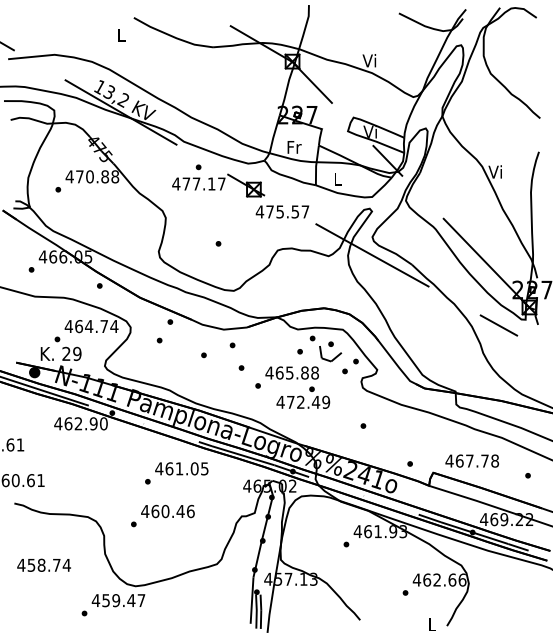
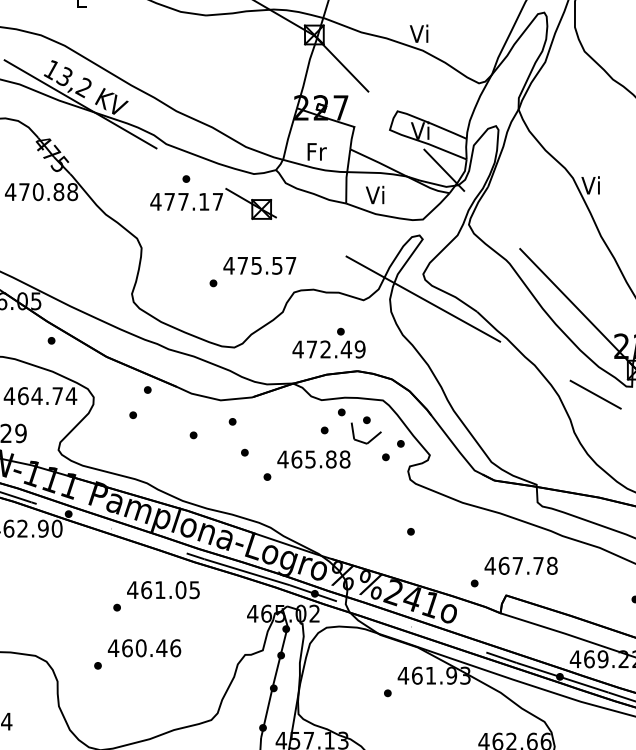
text: (336, 178) -> (374, 194), L -> Vi
text: (282, 211) -> (259, 265), moved
text: (303, 397) -> (329, 342), moved
text: (471, 460) -> (520, 565), moved

